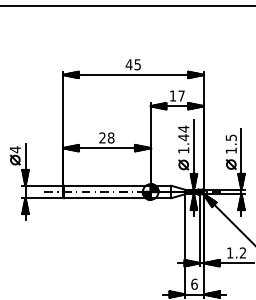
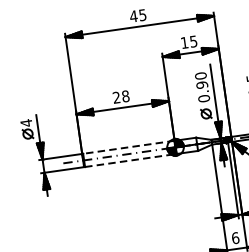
text: (181, 95) -> (193, 41), 17 -> 15
text: (183, 139) -> (202, 87), 1.44 -> 0.90
line: (106, 185) -> (127, 147), solid -> dashed
line: (107, 198) -> (130, 160), solid -> dashed

